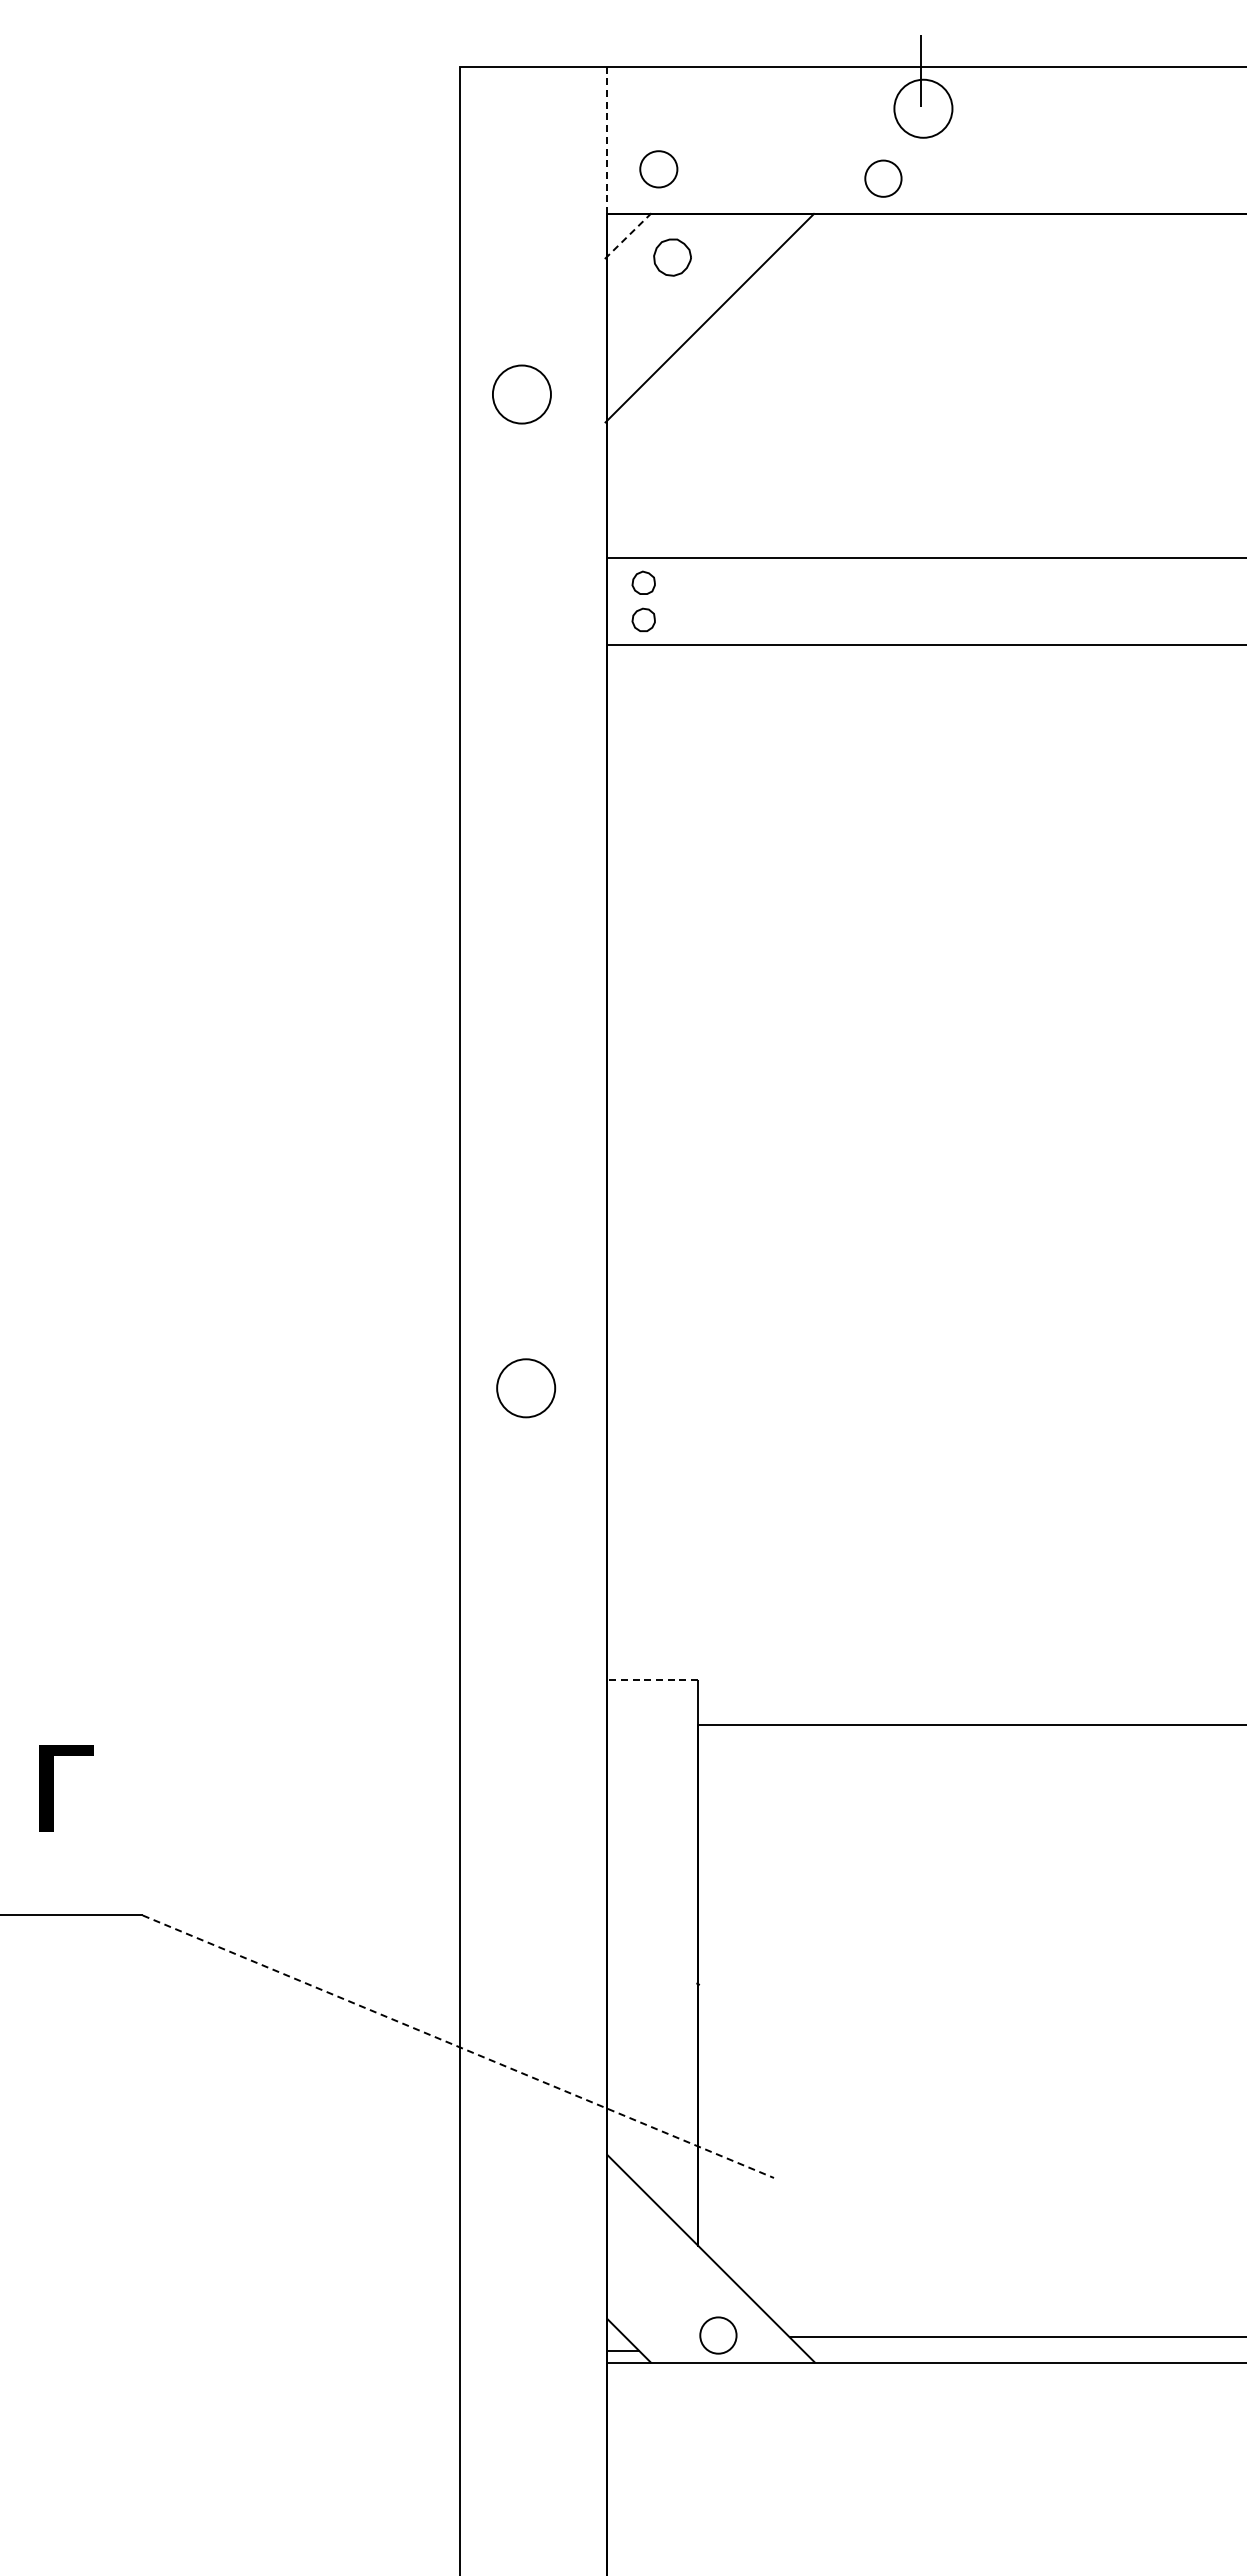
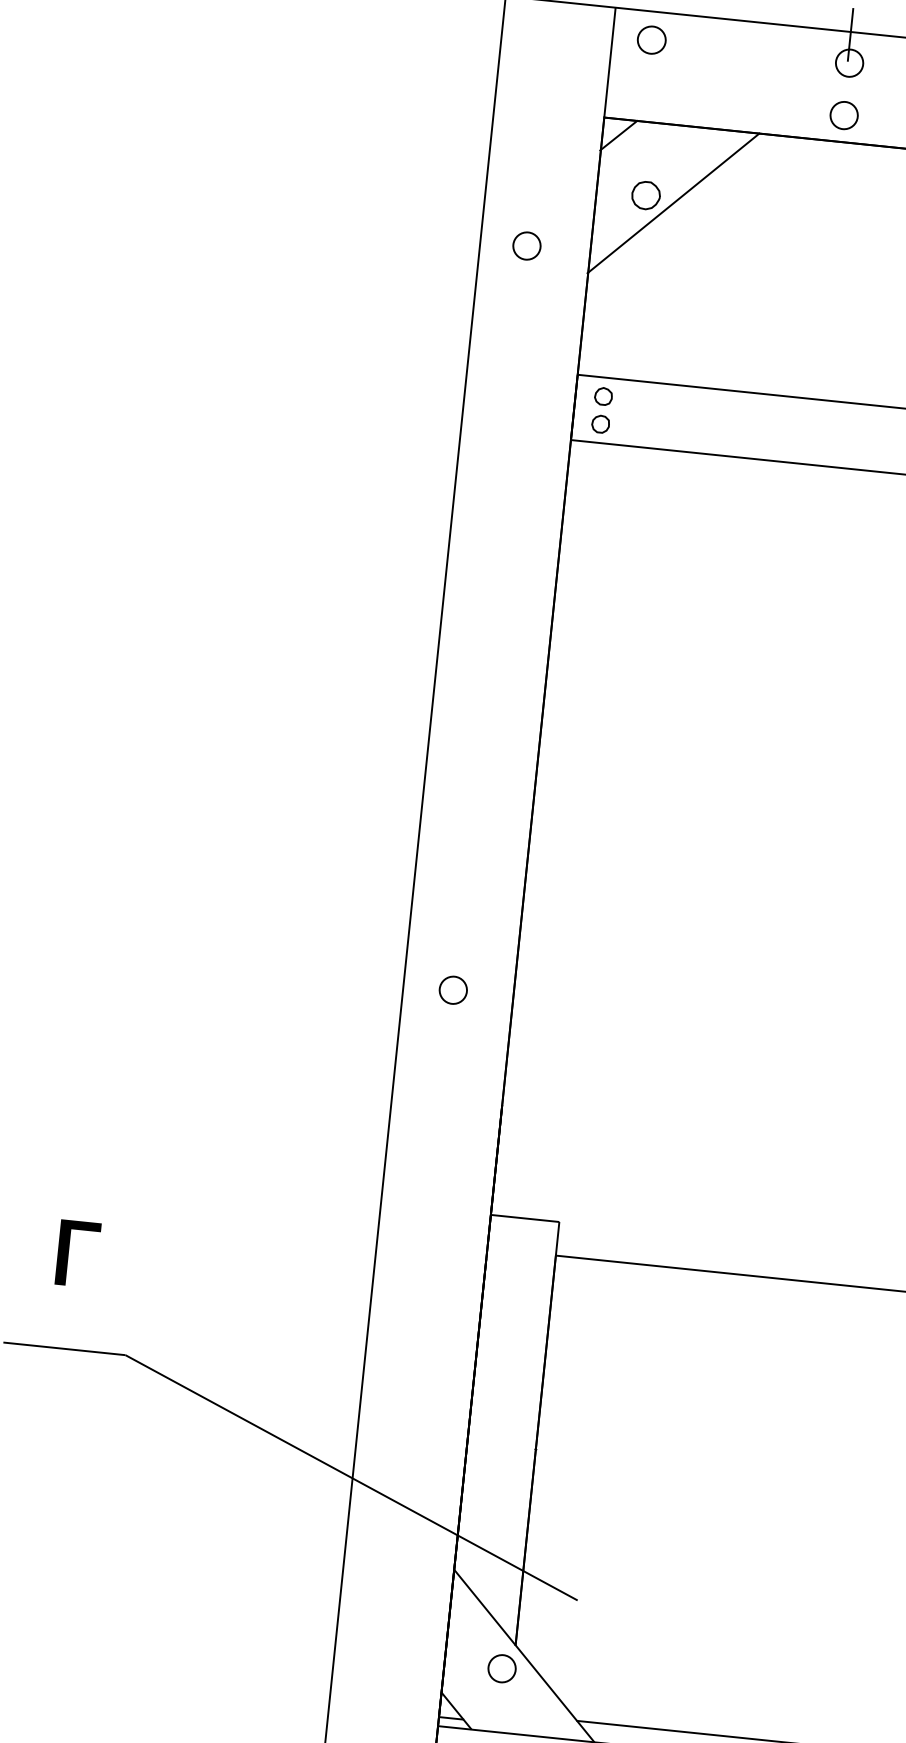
circle: (923, 108) -> (849, 63), size x0.62
line: (606, 140) -> (609, 62), dashed -> solid
part: (658, 169) -> (651, 40), moved
circle: (883, 178) -> (844, 115), moved
line: (628, 236) -> (618, 135), dashed -> solid
part: (672, 257) -> (646, 195), moved
circle: (521, 394) -> (526, 245), size x0.62
circle: (526, 1388) -> (453, 990), size x0.62
line: (652, 1680) -> (525, 1218), dashed -> solid
line: (458, 2046) -> (351, 1477), dashed -> solid
circle: (718, 2335) -> (502, 1668), moved

